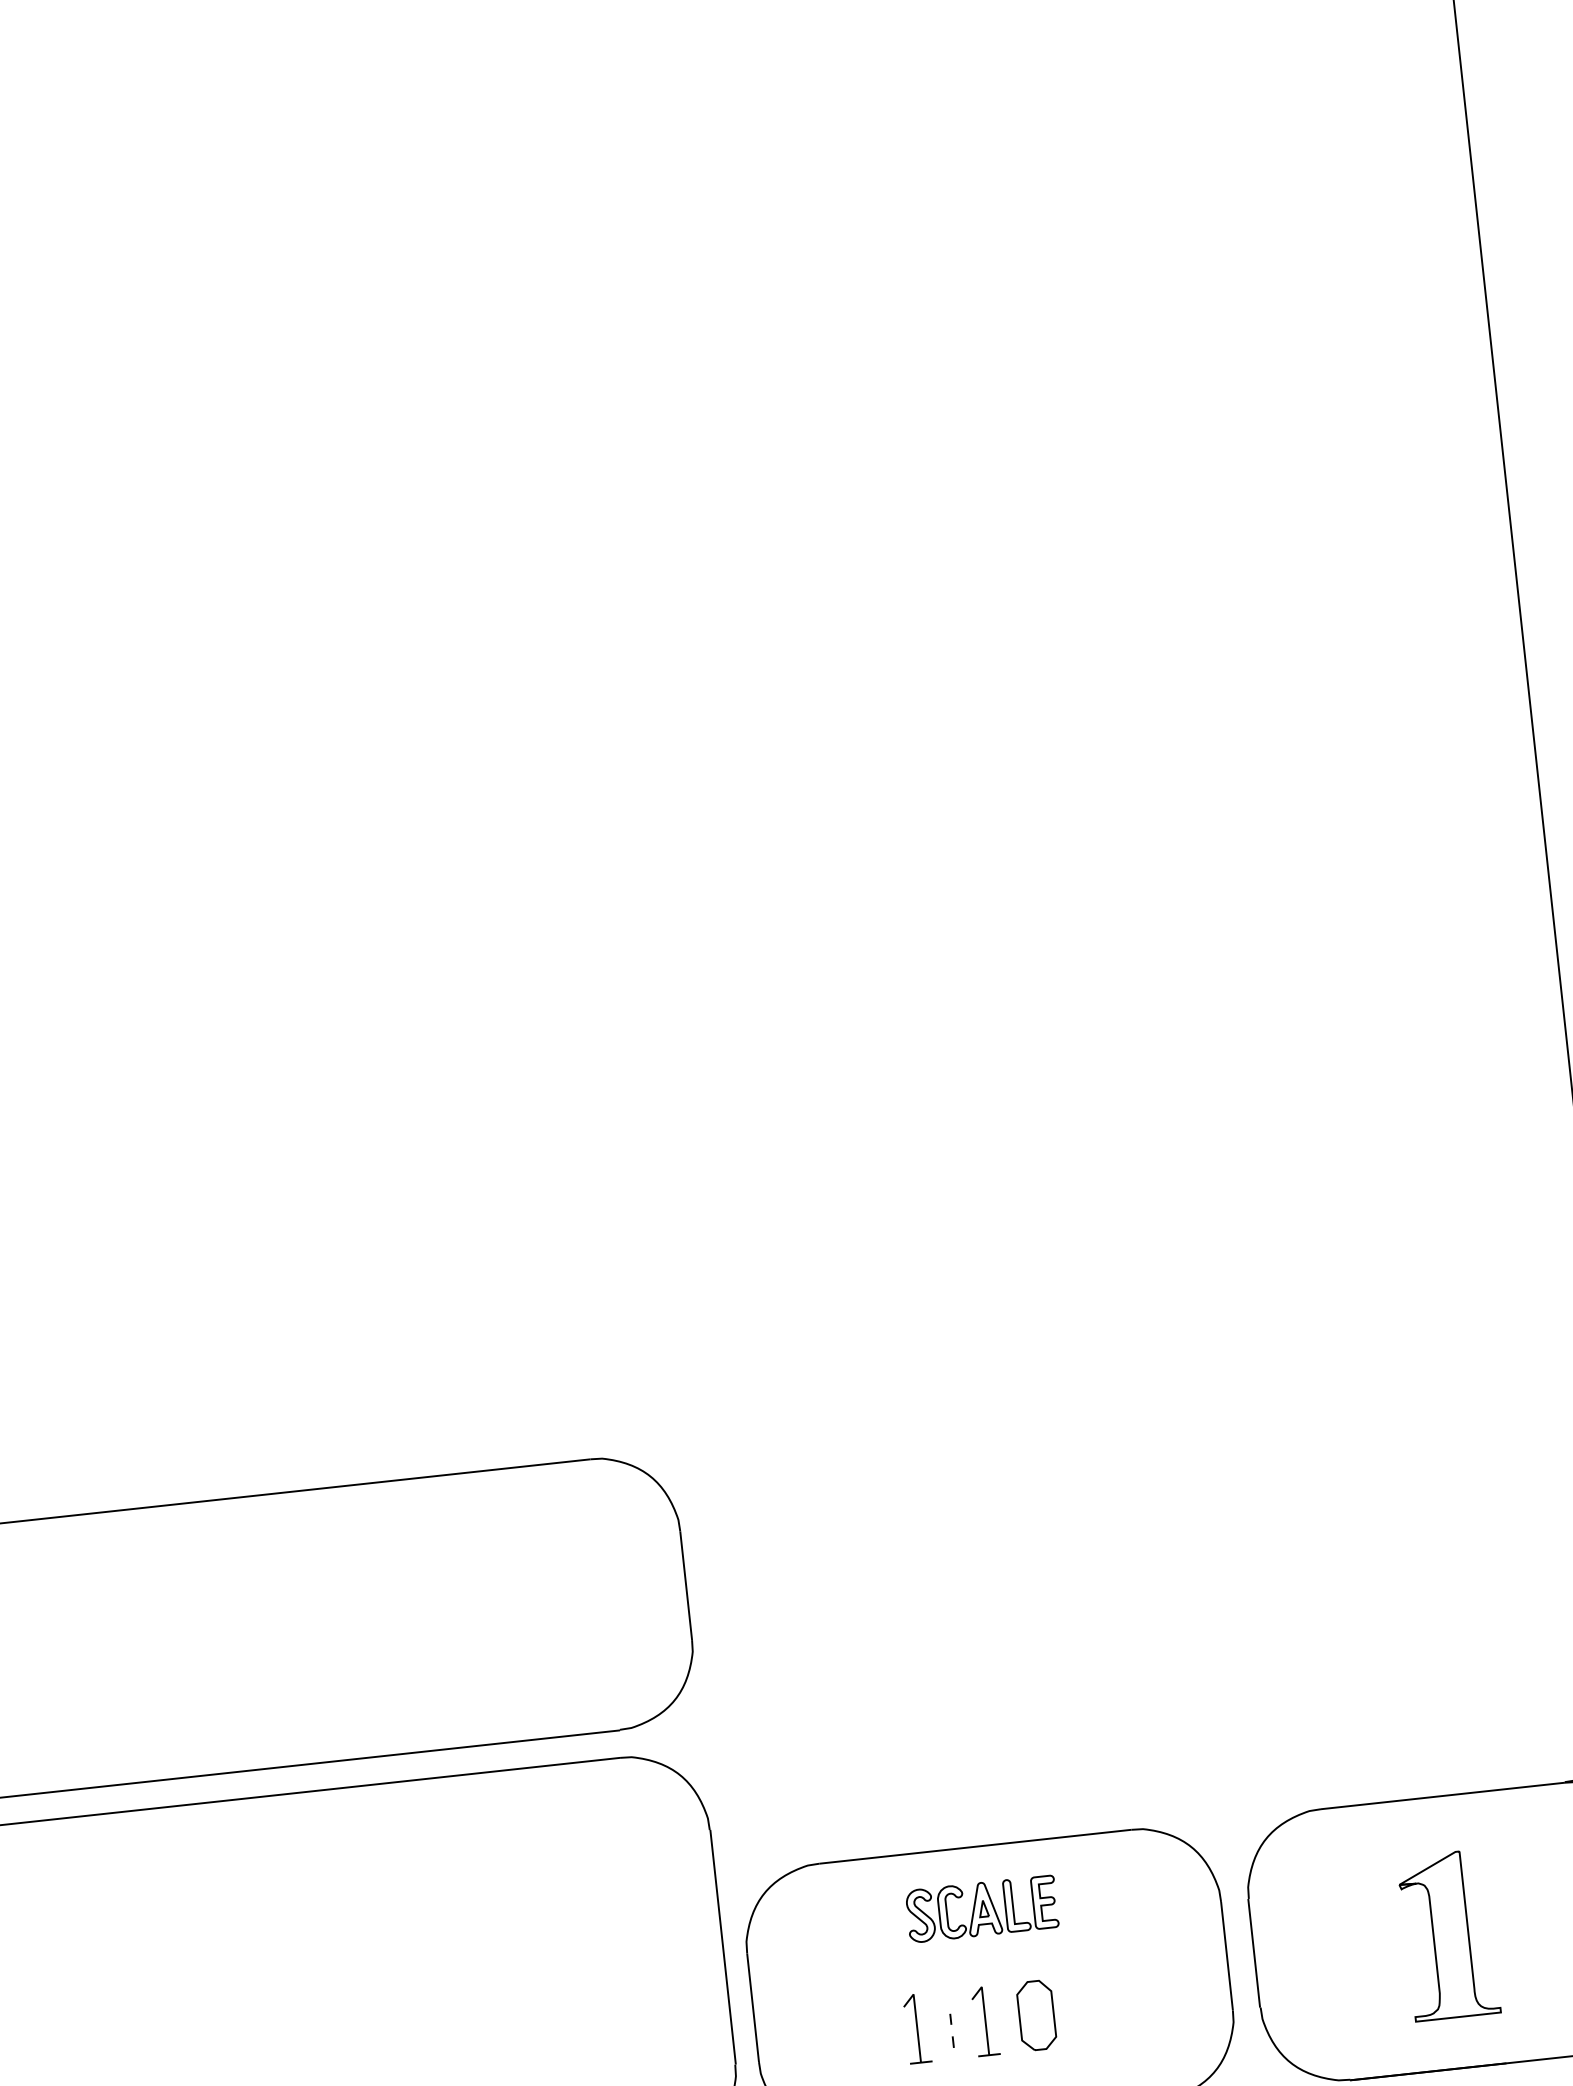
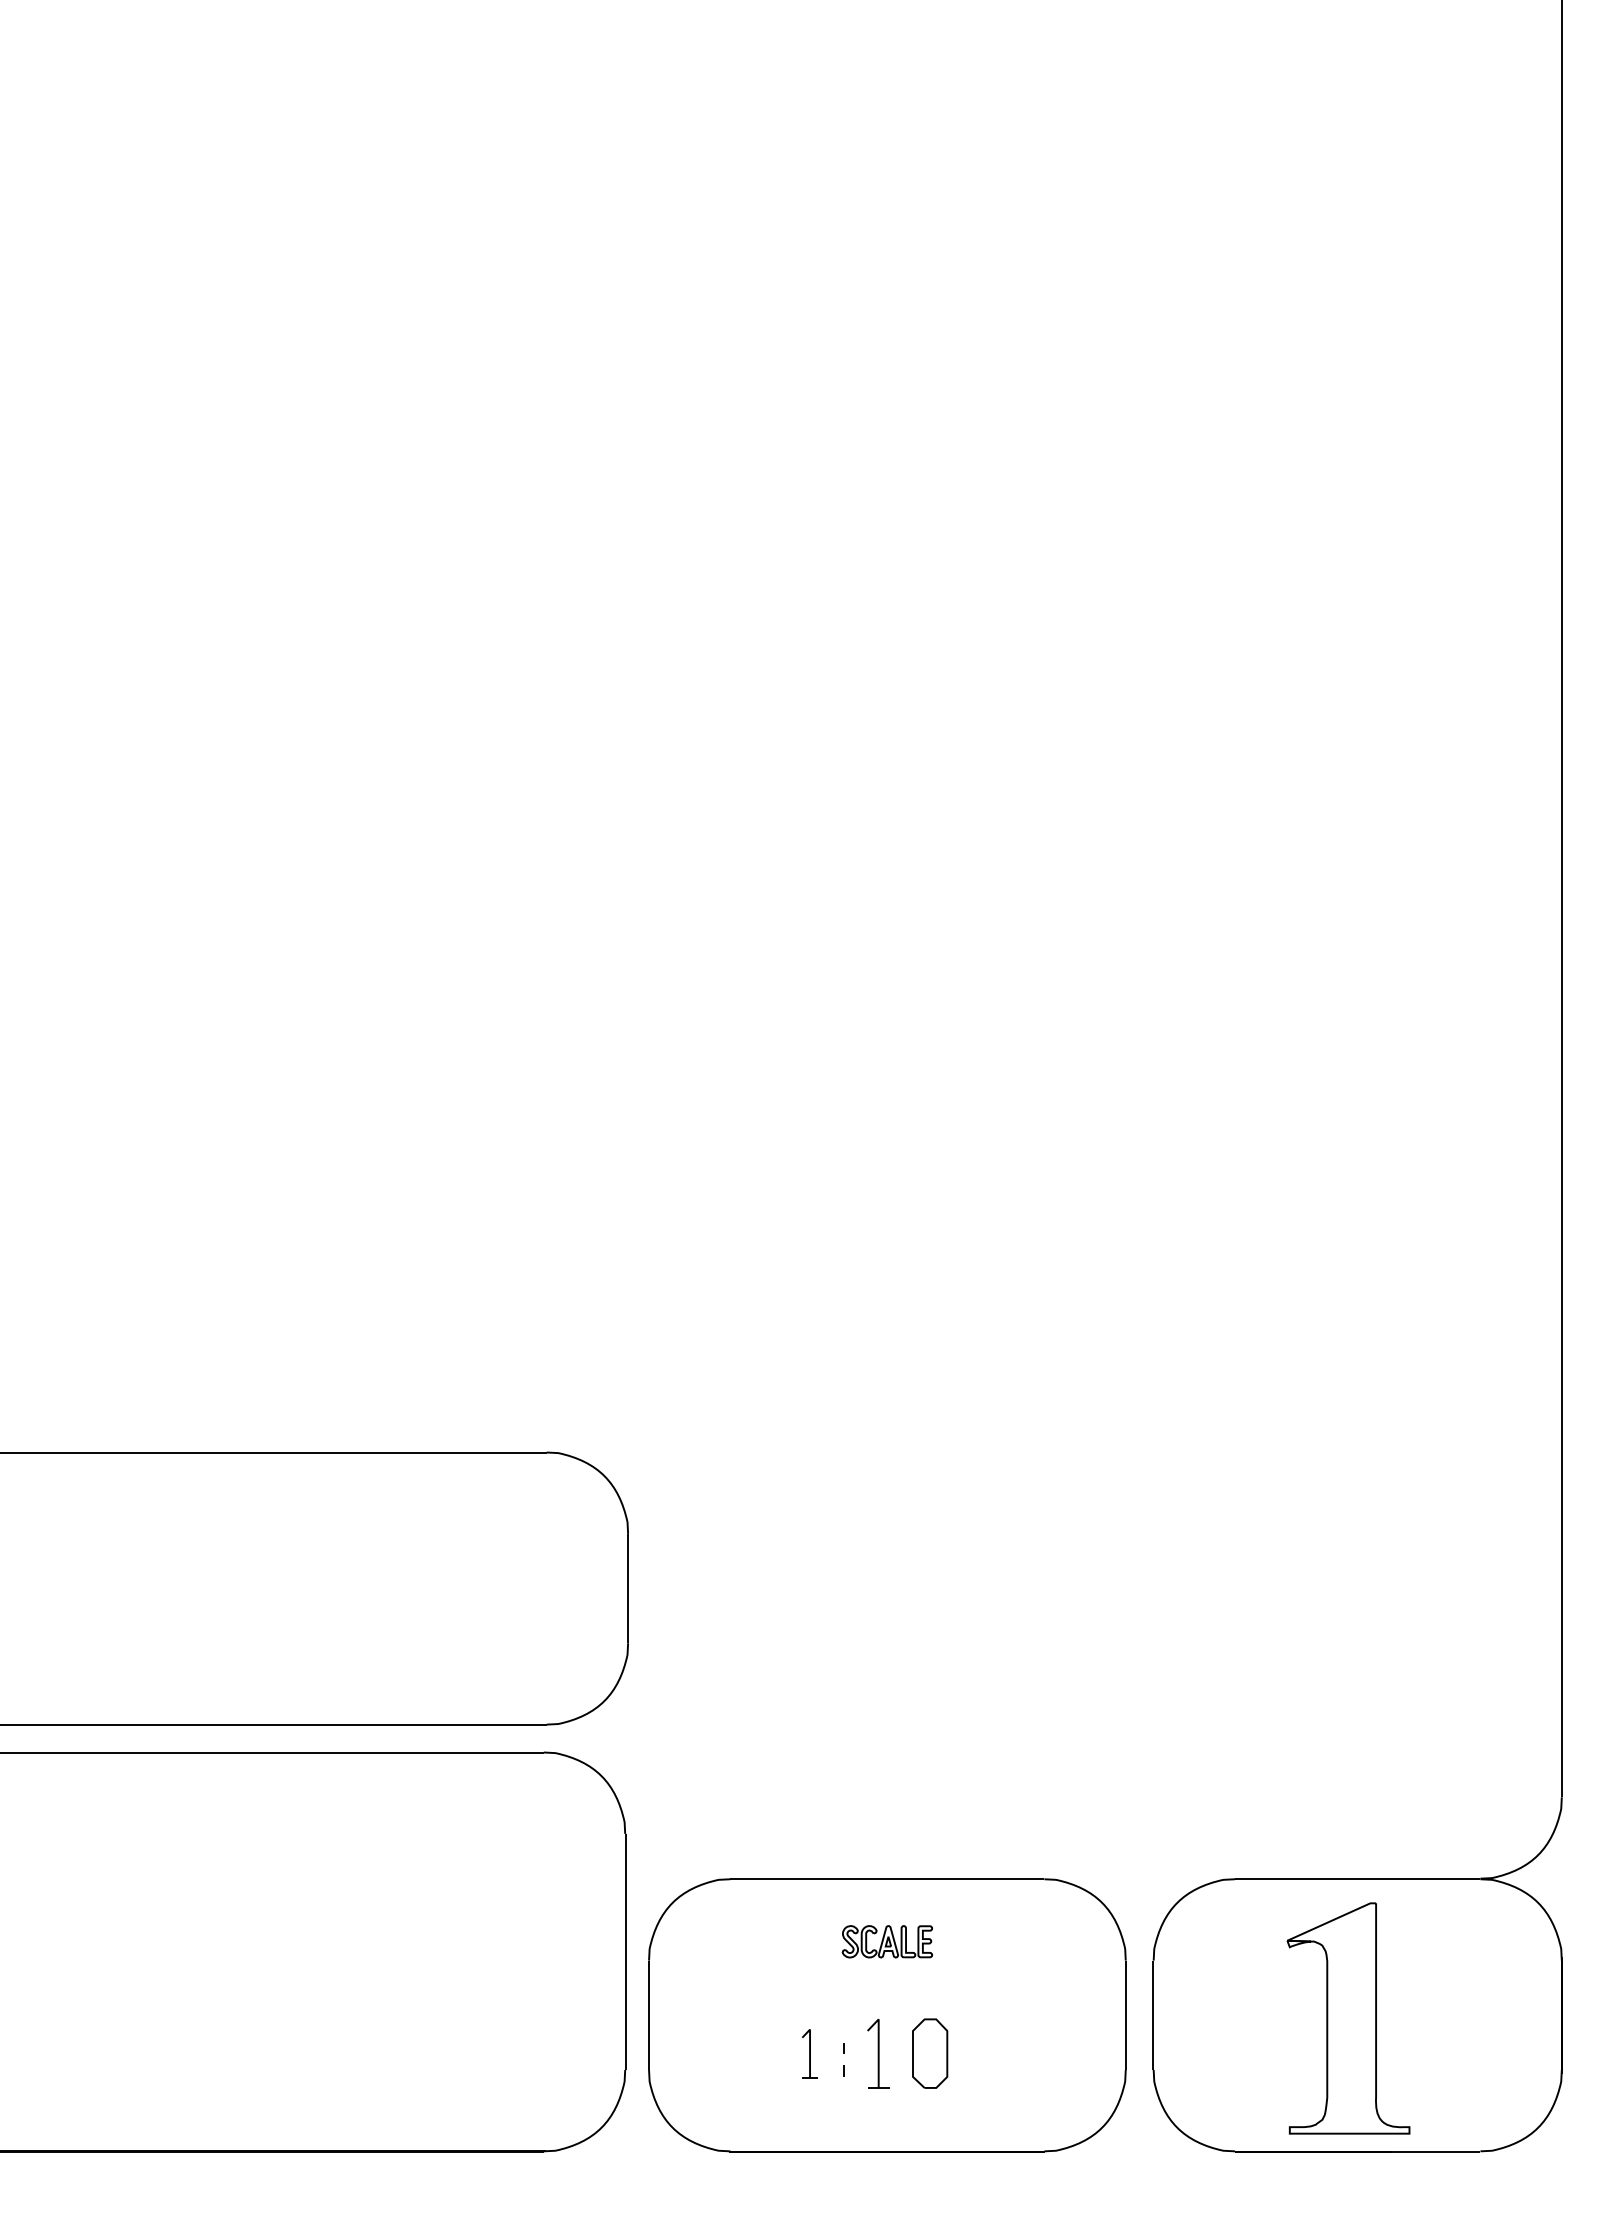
part: (982, 1908) -> (887, 1941), size x0.6
part: (1448, 1935) -> (1348, 2018), size x1.4
part: (916, 2028) -> (809, 2053), size x0.7

